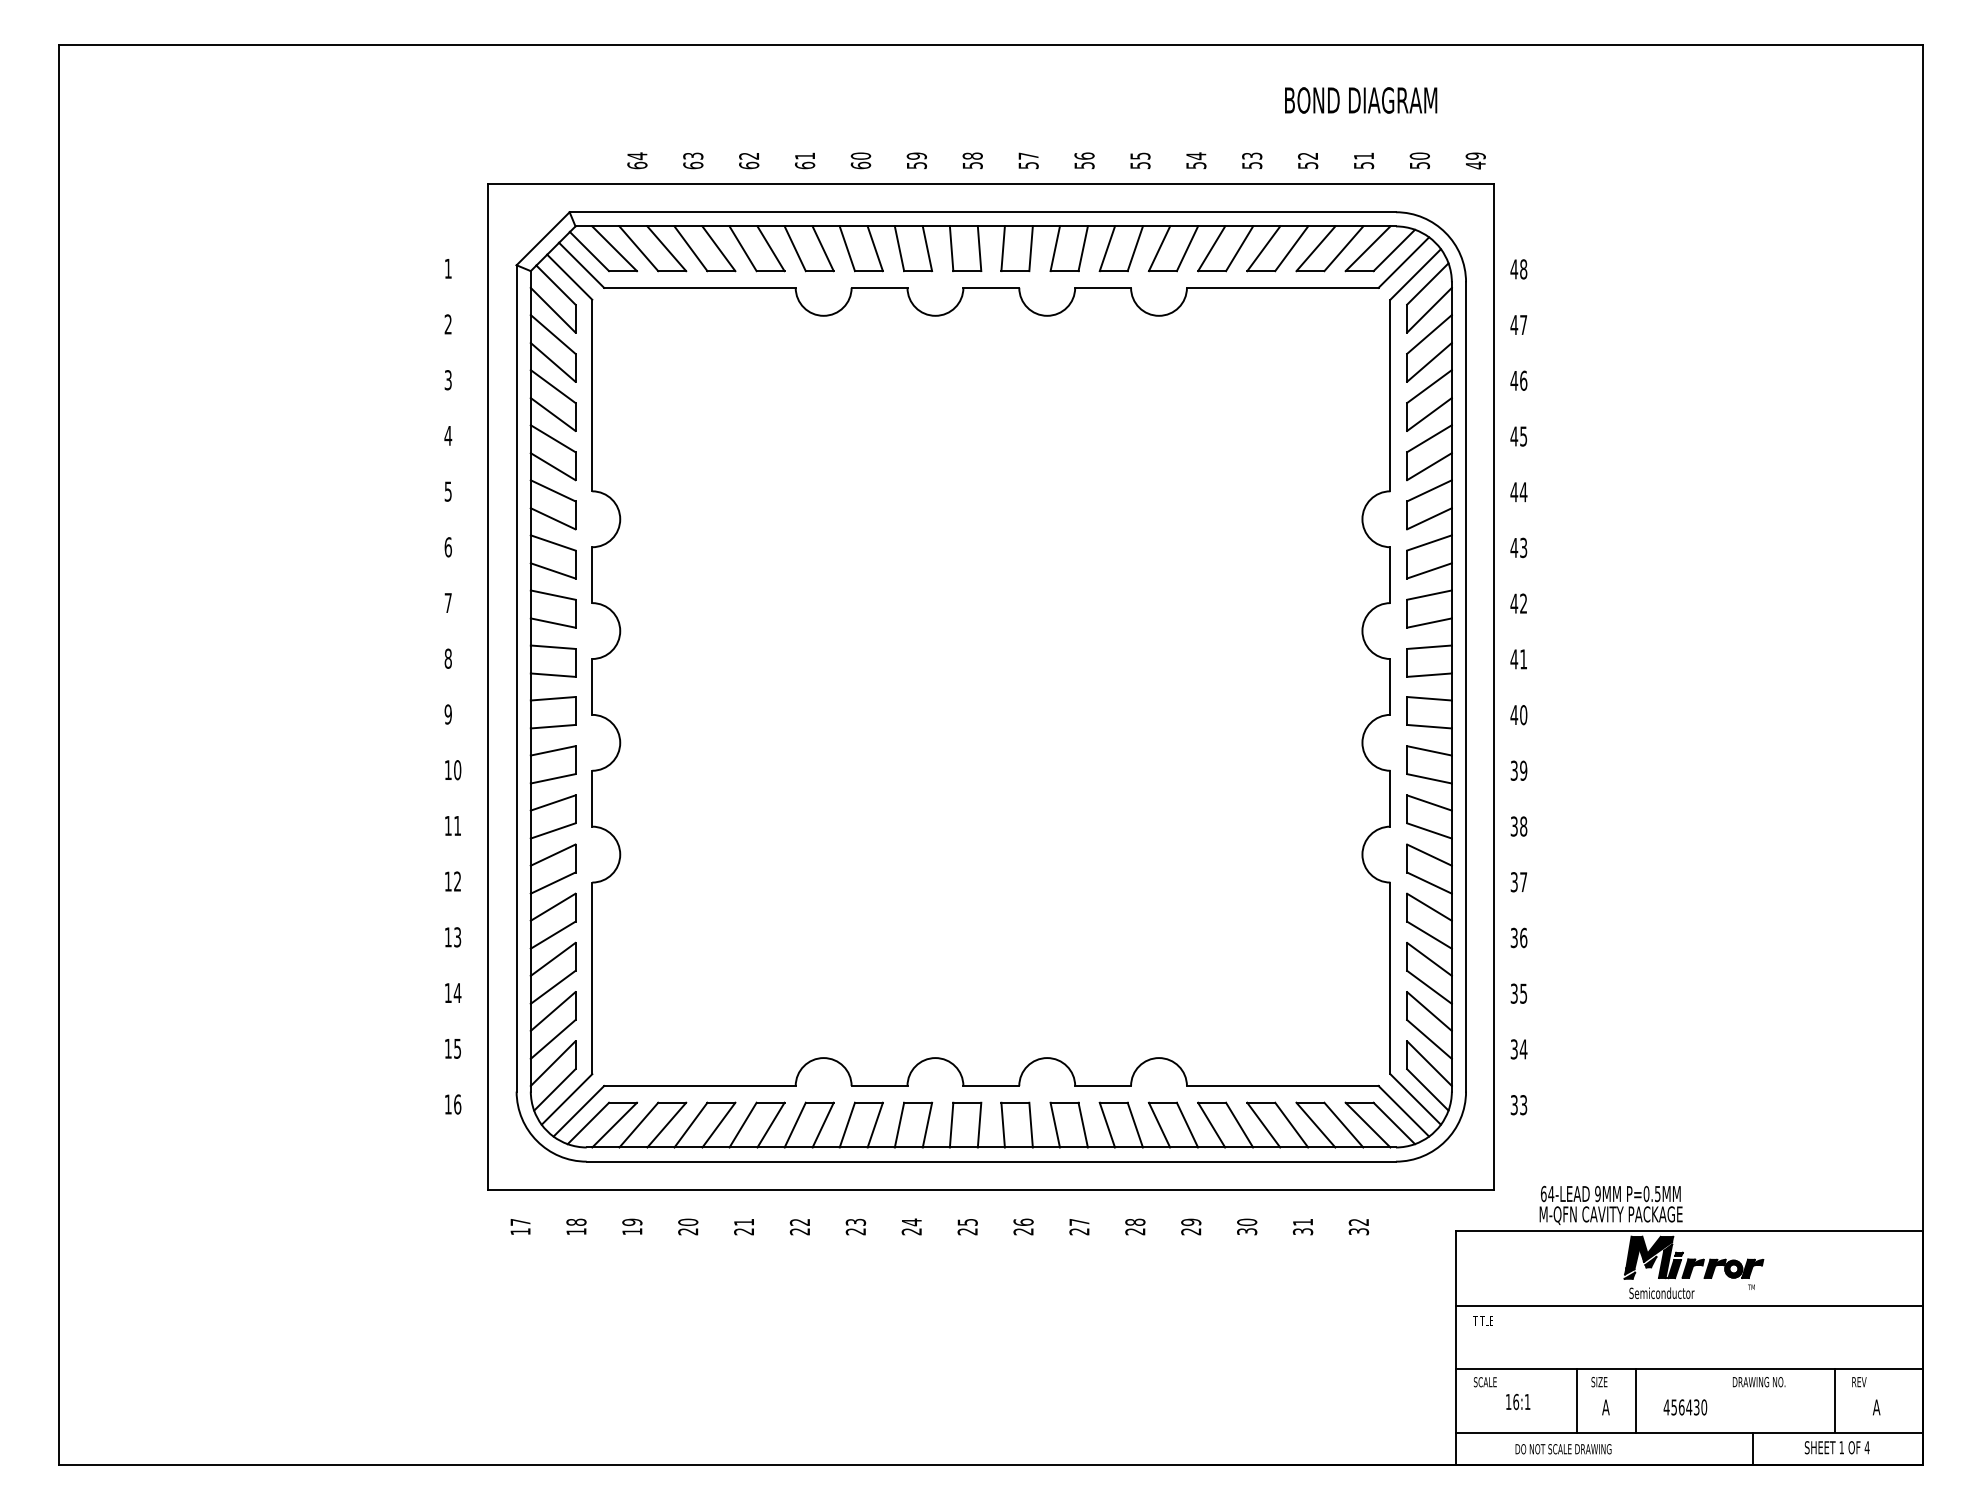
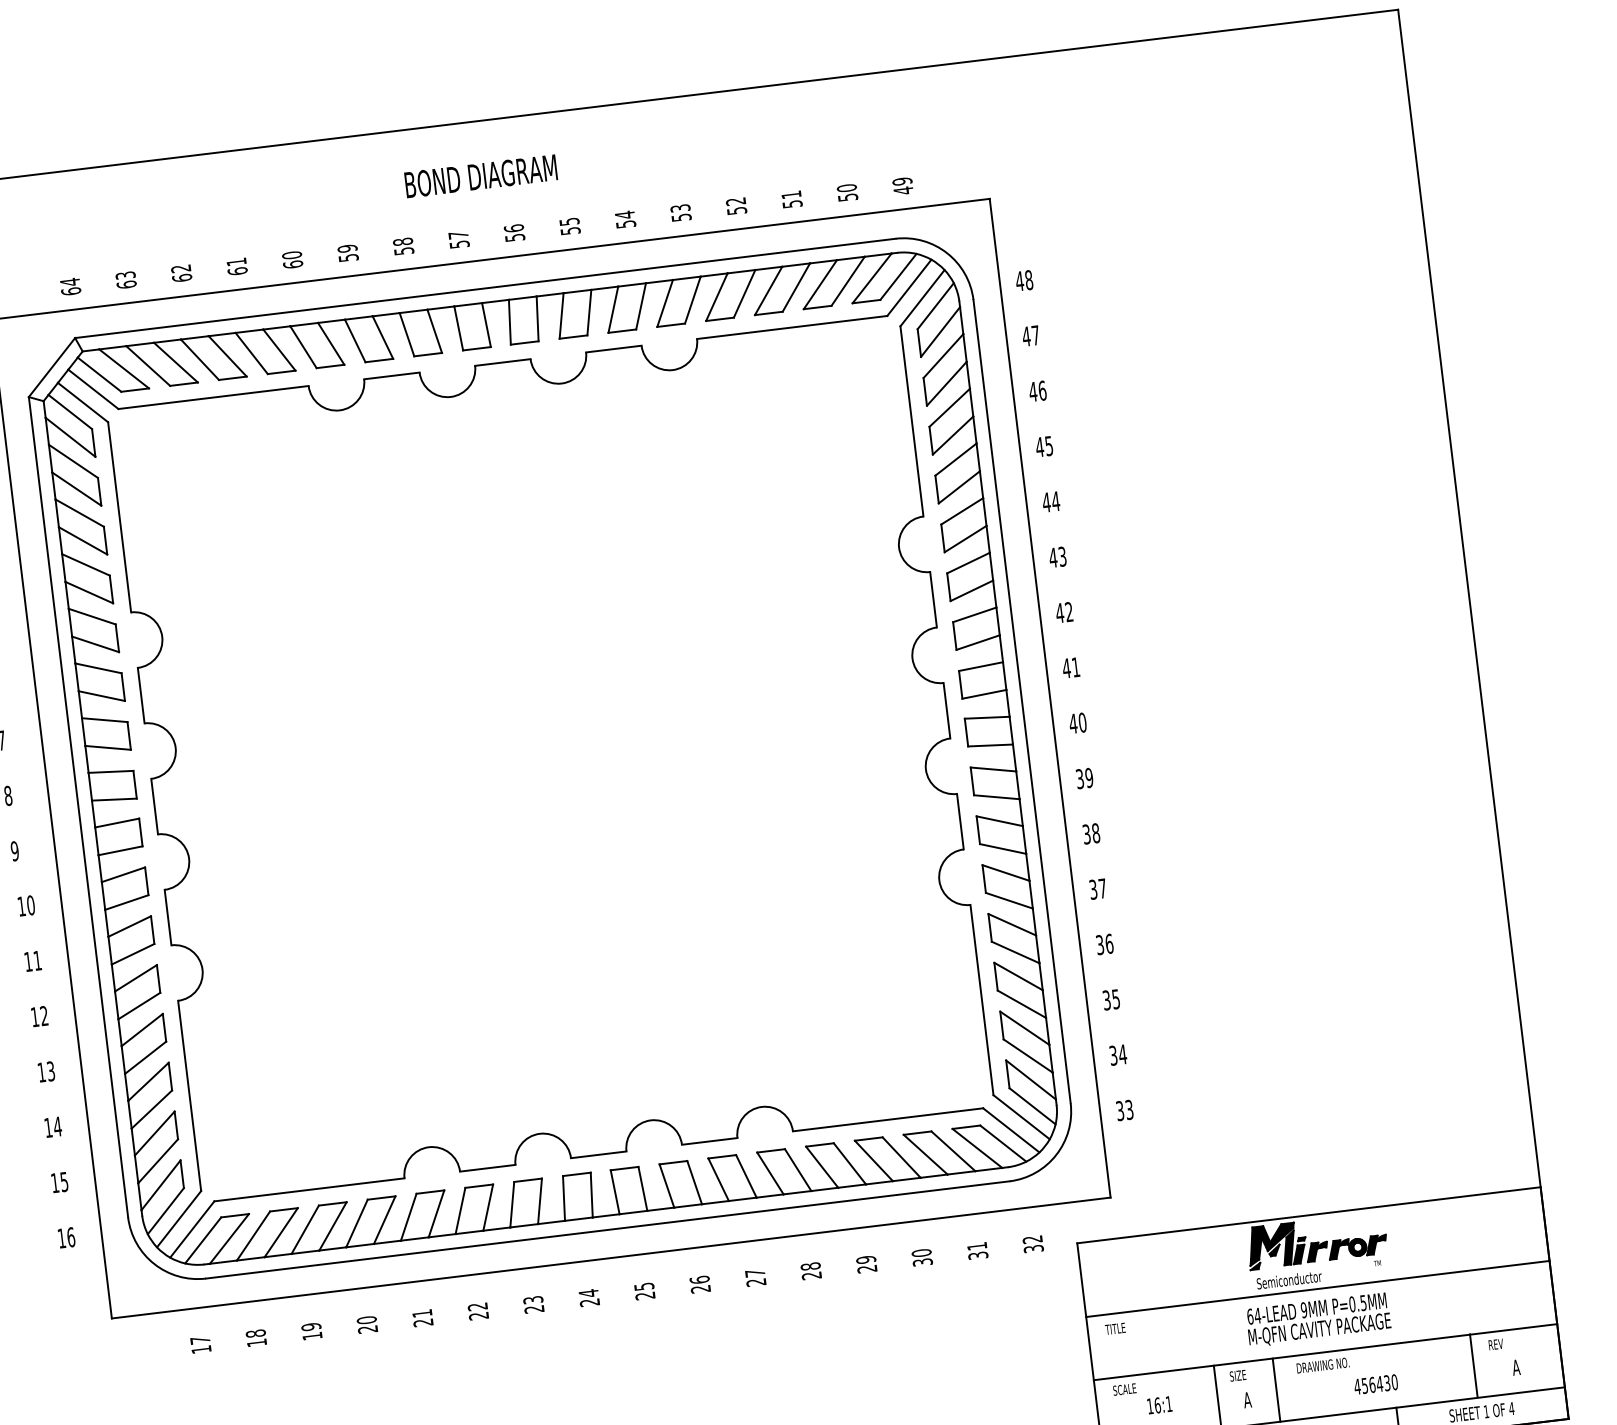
text: (1361, 100) -> (481, 176), moved
text: (1056, 160) -> (486, 236), moved
text: (1610, 1204) -> (1317, 1319), moved
text: (939, 1226) -> (616, 1294), moved
text: (1758, 1382) -> (1322, 1365), moved
text: (1685, 1407) -> (1376, 1384), moved

